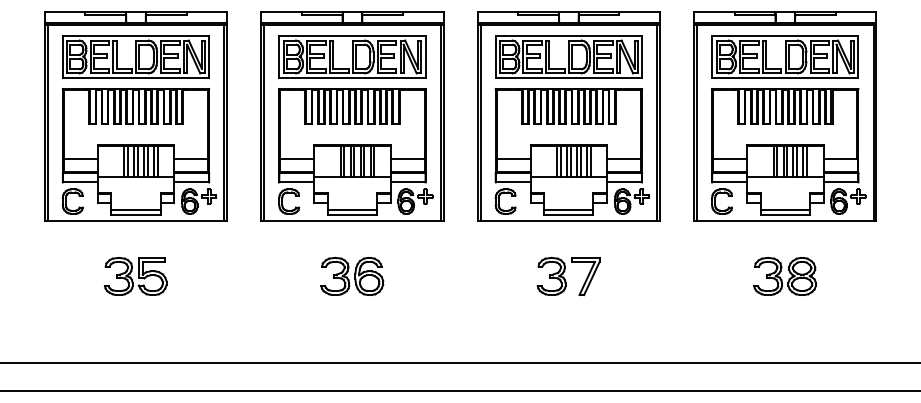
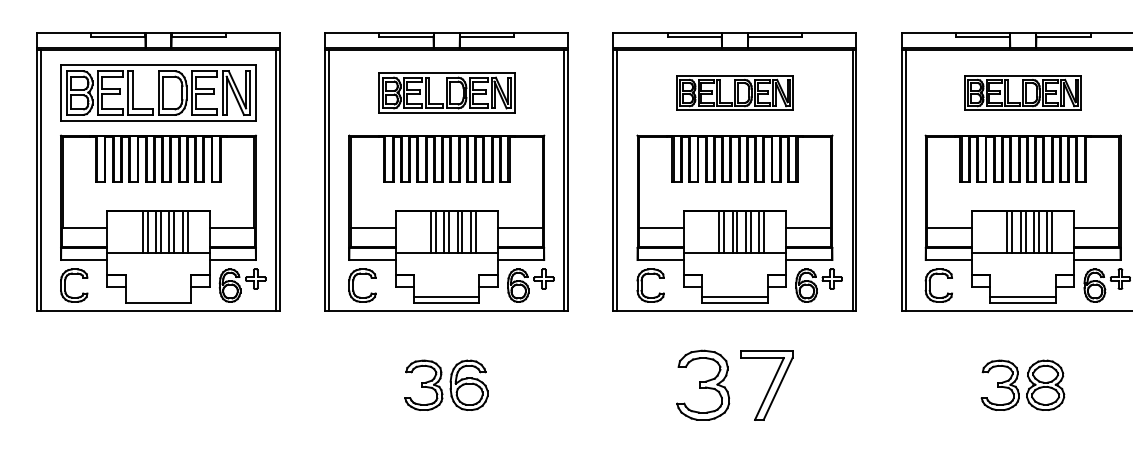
part: (352, 56) -> (446, 92), size x0.7
part: (568, 56) -> (734, 92), size x0.6
part: (784, 56) -> (1022, 92), size x0.6
line: (135, 209) -> (157, 296), removed
part: (135, 275) -> (157, 384), removed
part: (568, 276) -> (734, 385), size x1.4

